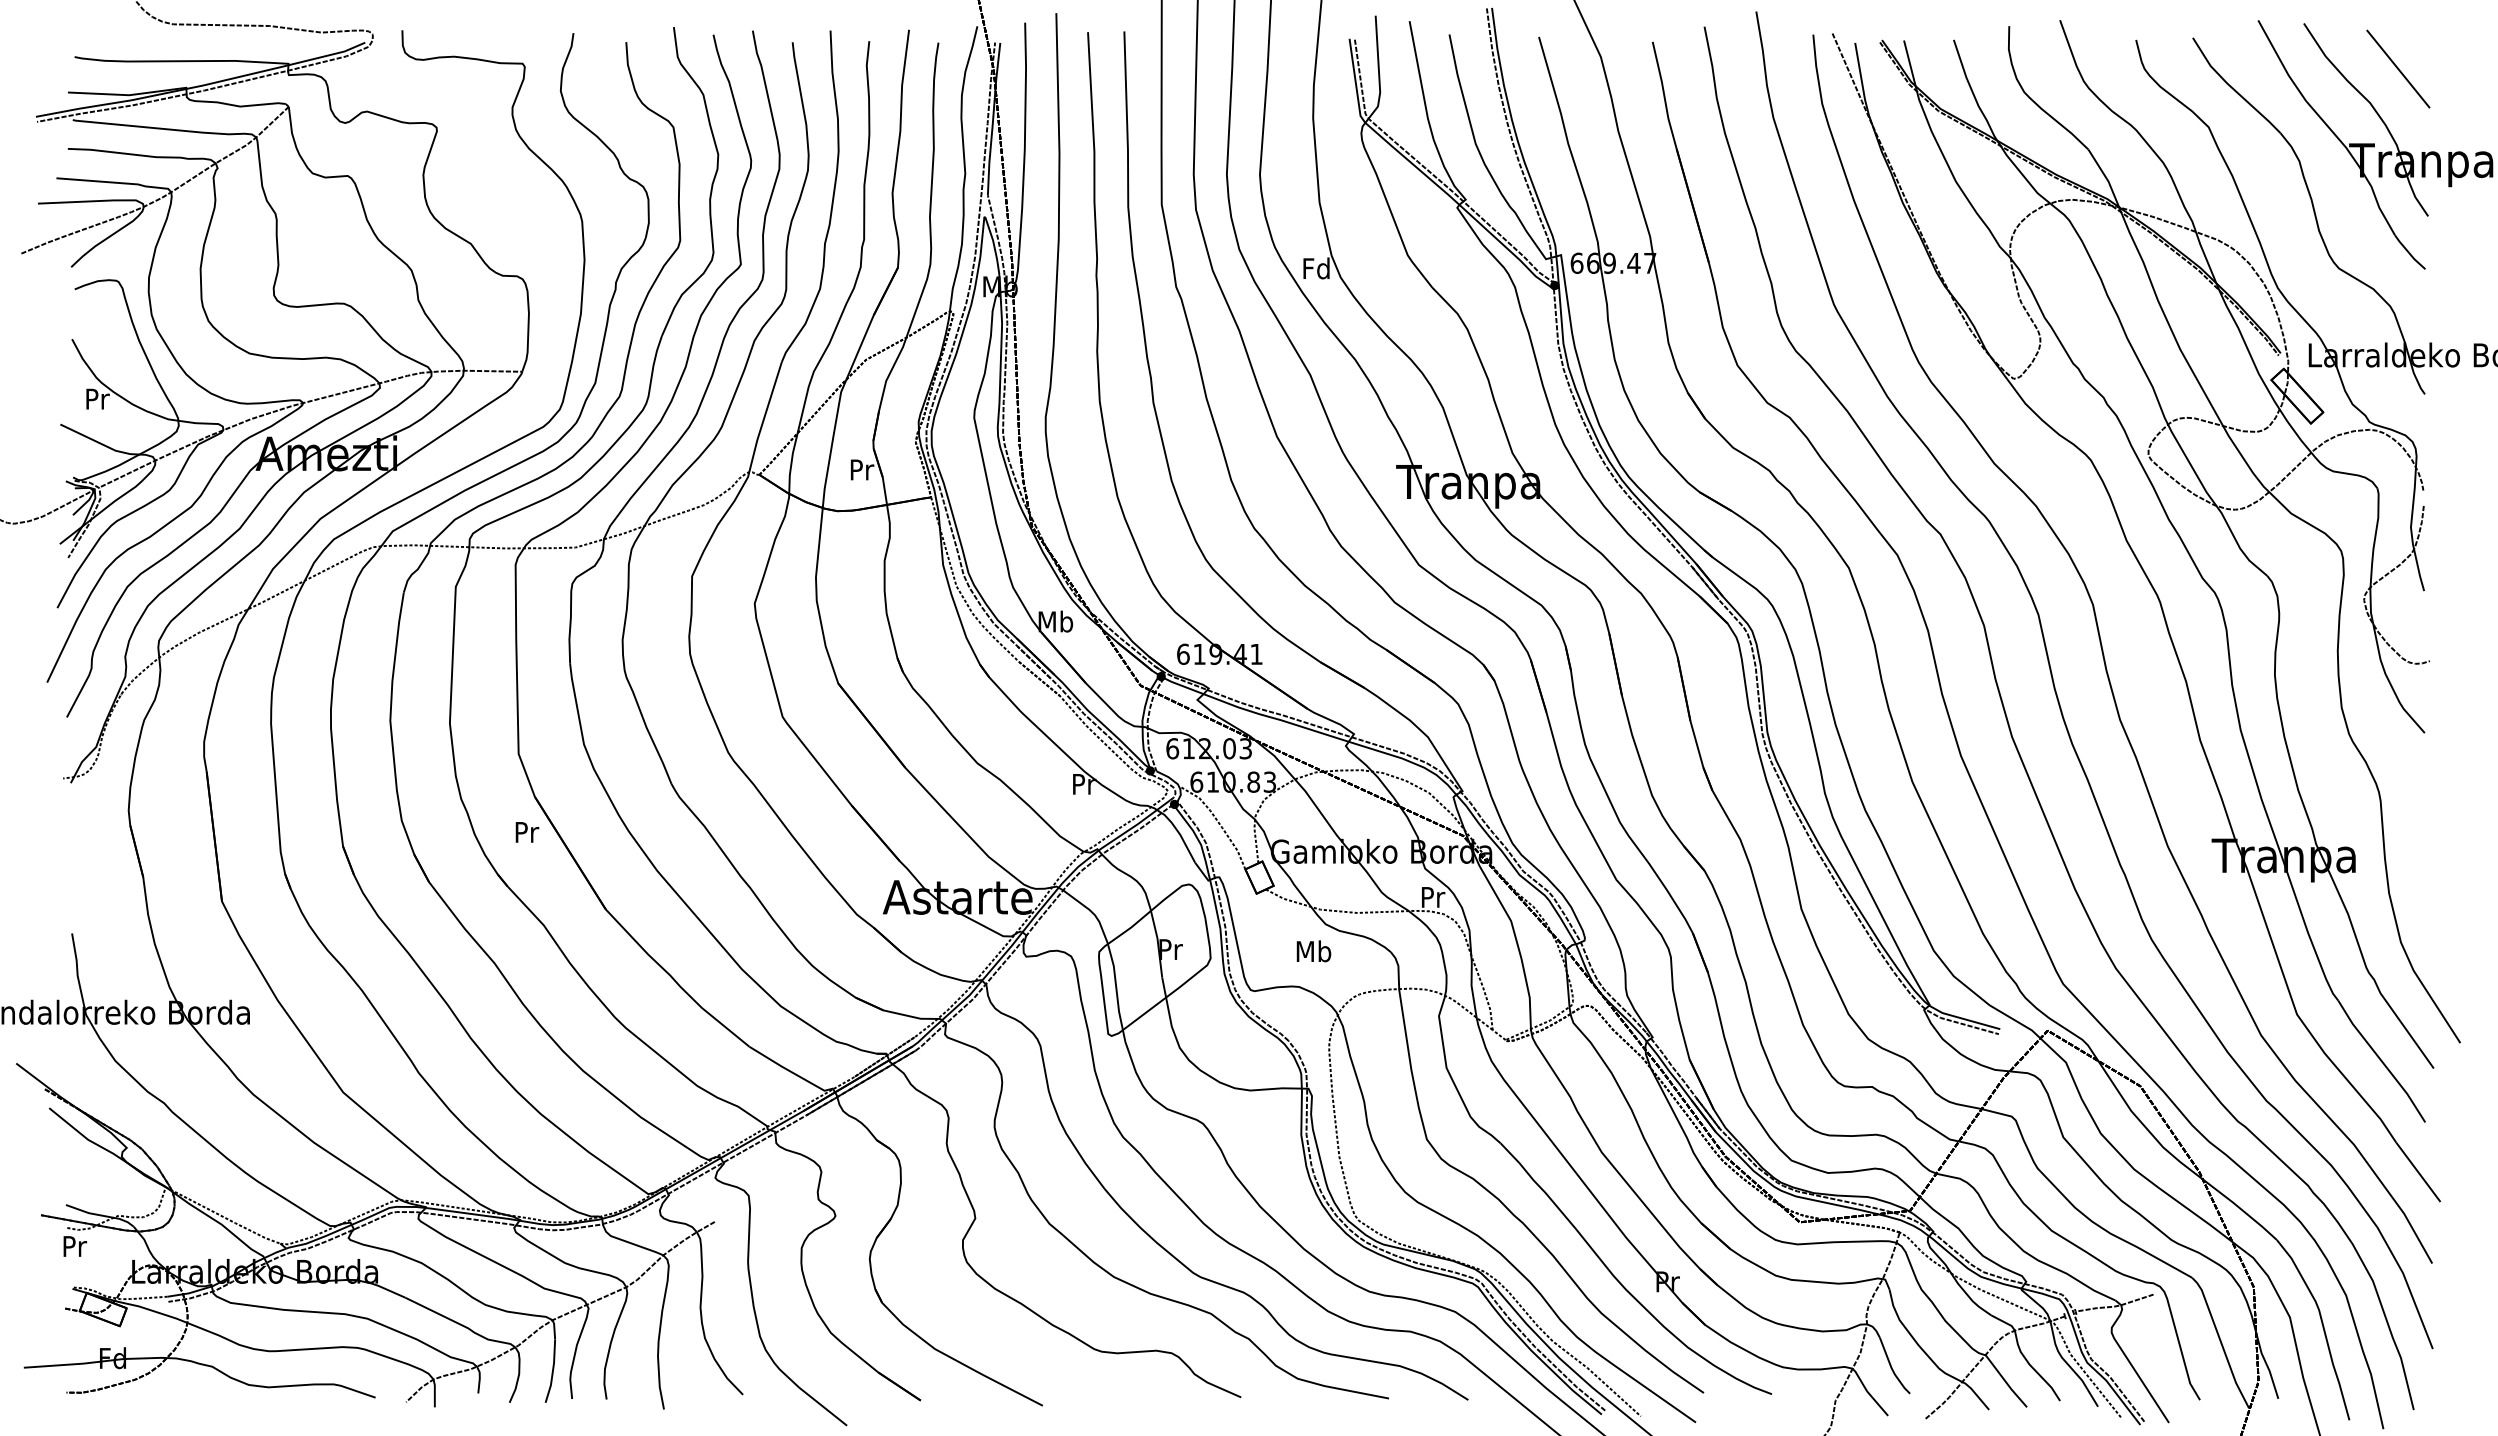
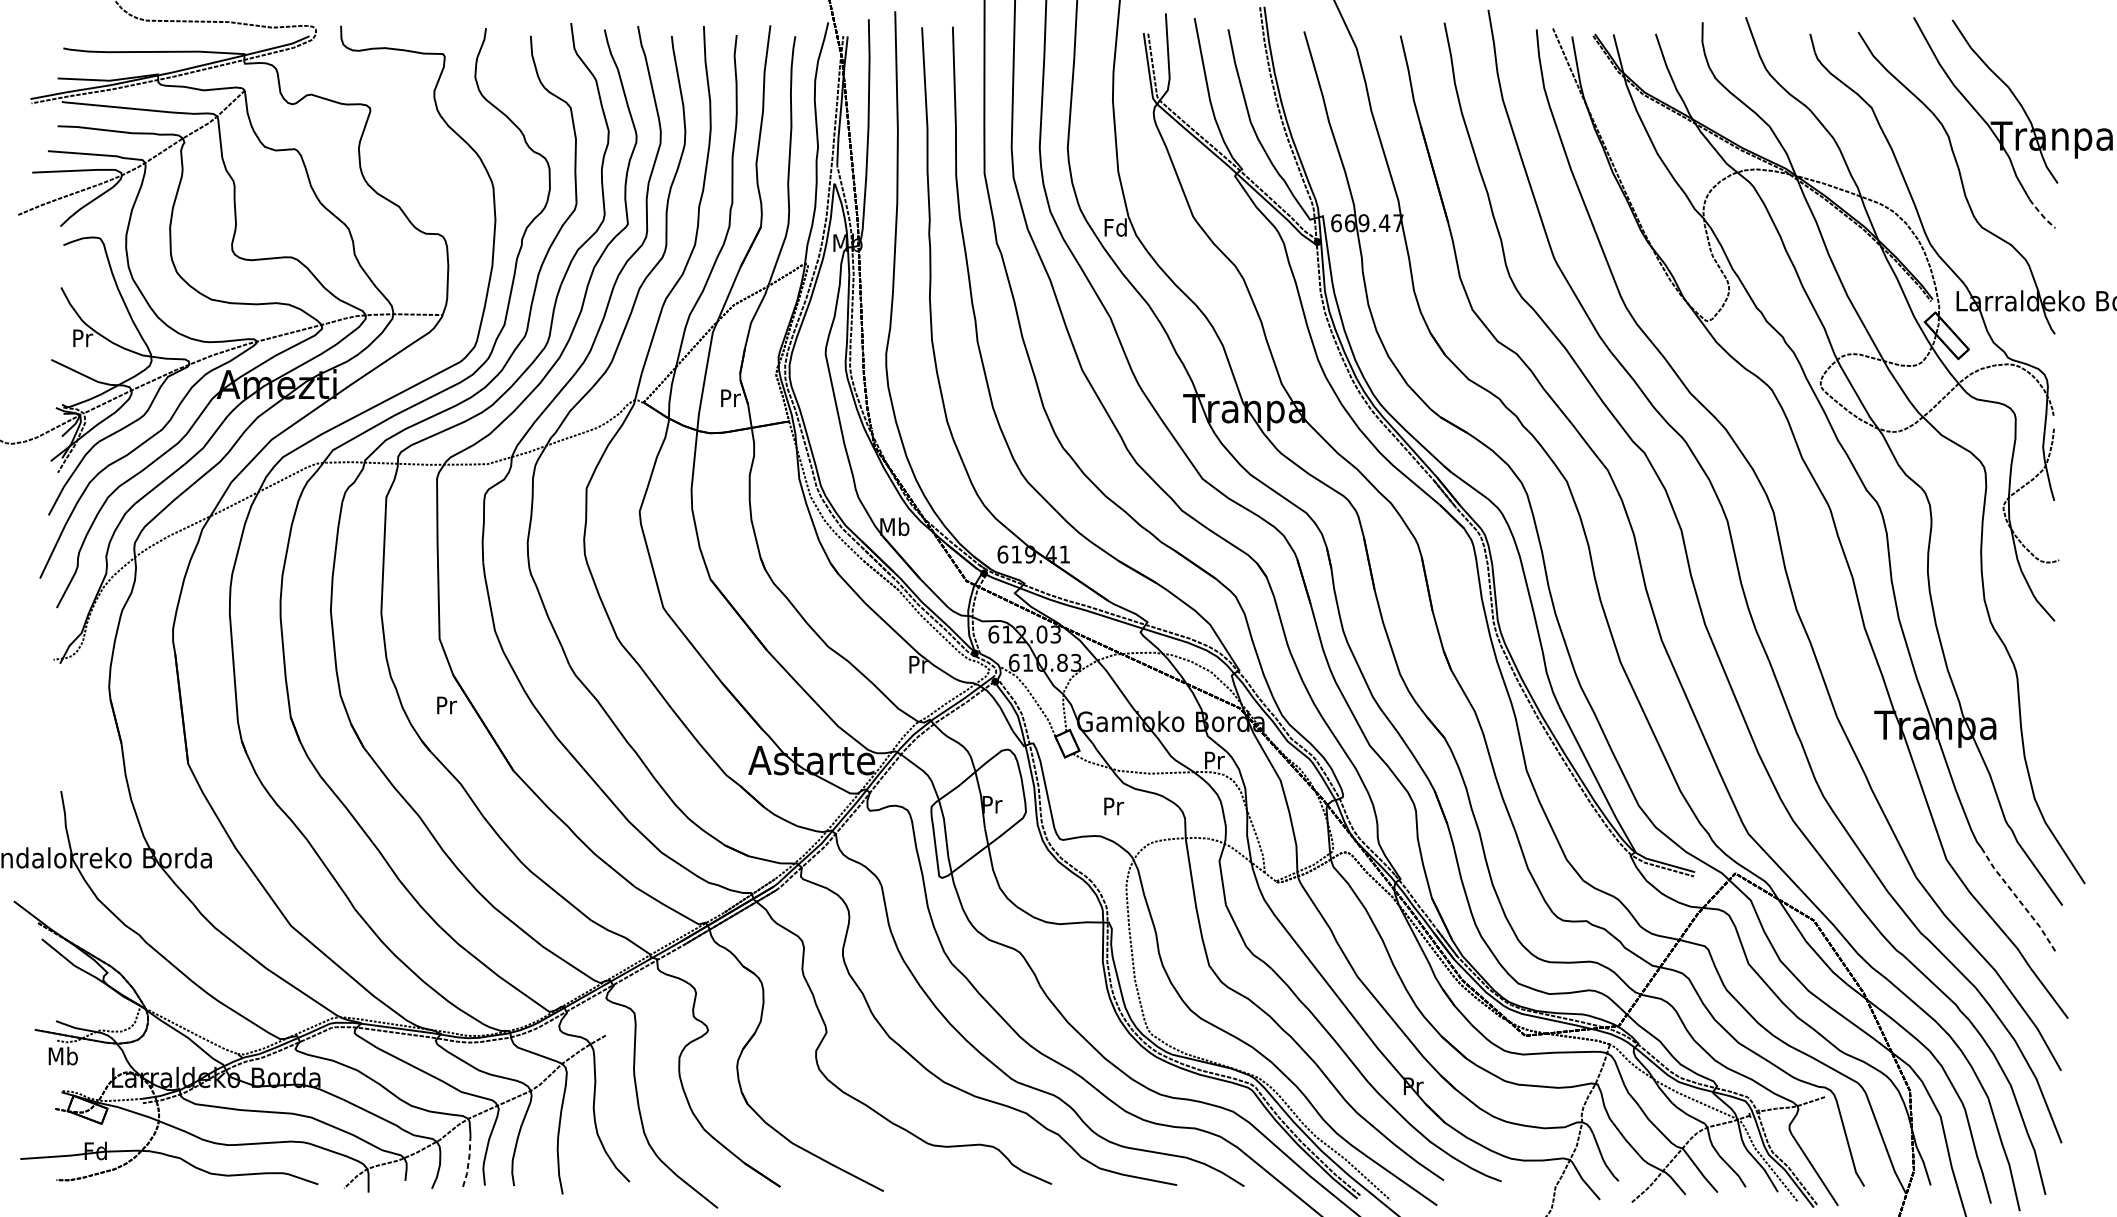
line: (2398, 68) -> (2032, 58), removed
line: (2409, 253) -> (2041, 214), solid -> dashed
text: (1313, 951) -> (1113, 806), Mb -> Pr
line: (2381, 1060) -> (2018, 898), solid -> dashed
text: (74, 1246) -> (63, 1056), Pr -> Mb
line: (552, 1371) -> (468, 1162), solid -> dashed

